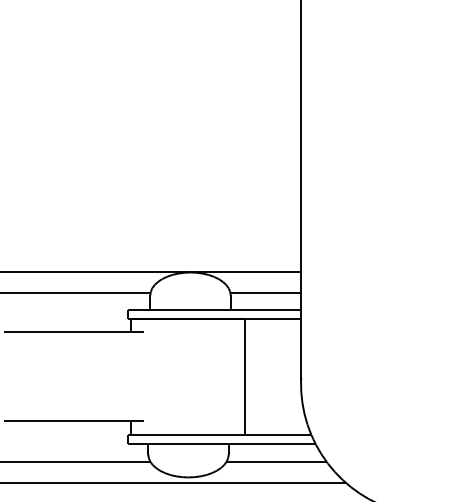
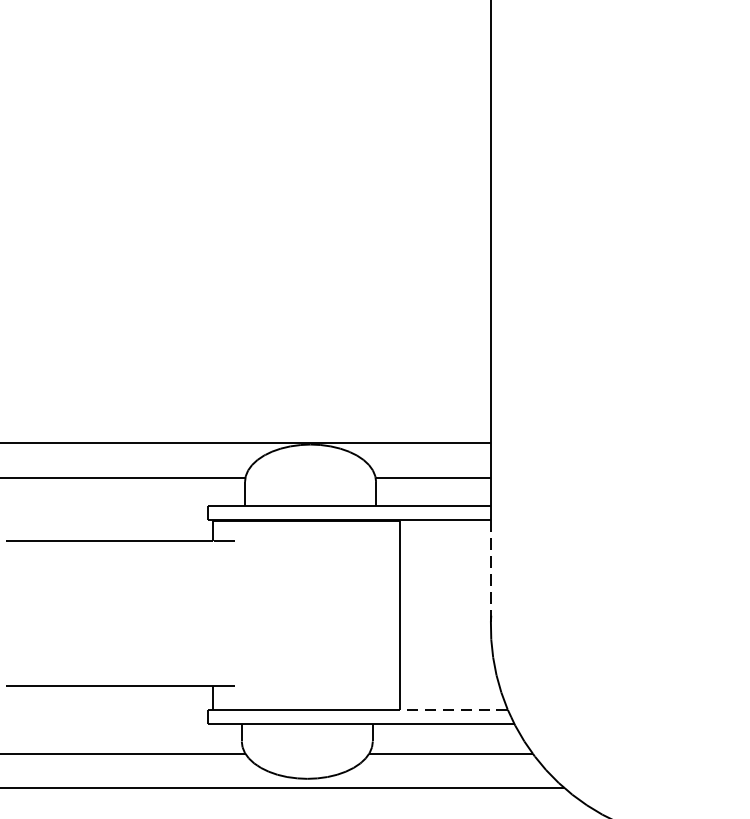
line: (301, 349) -> (491, 570), solid -> dashed
line: (277, 435) -> (452, 710), solid -> dashed

